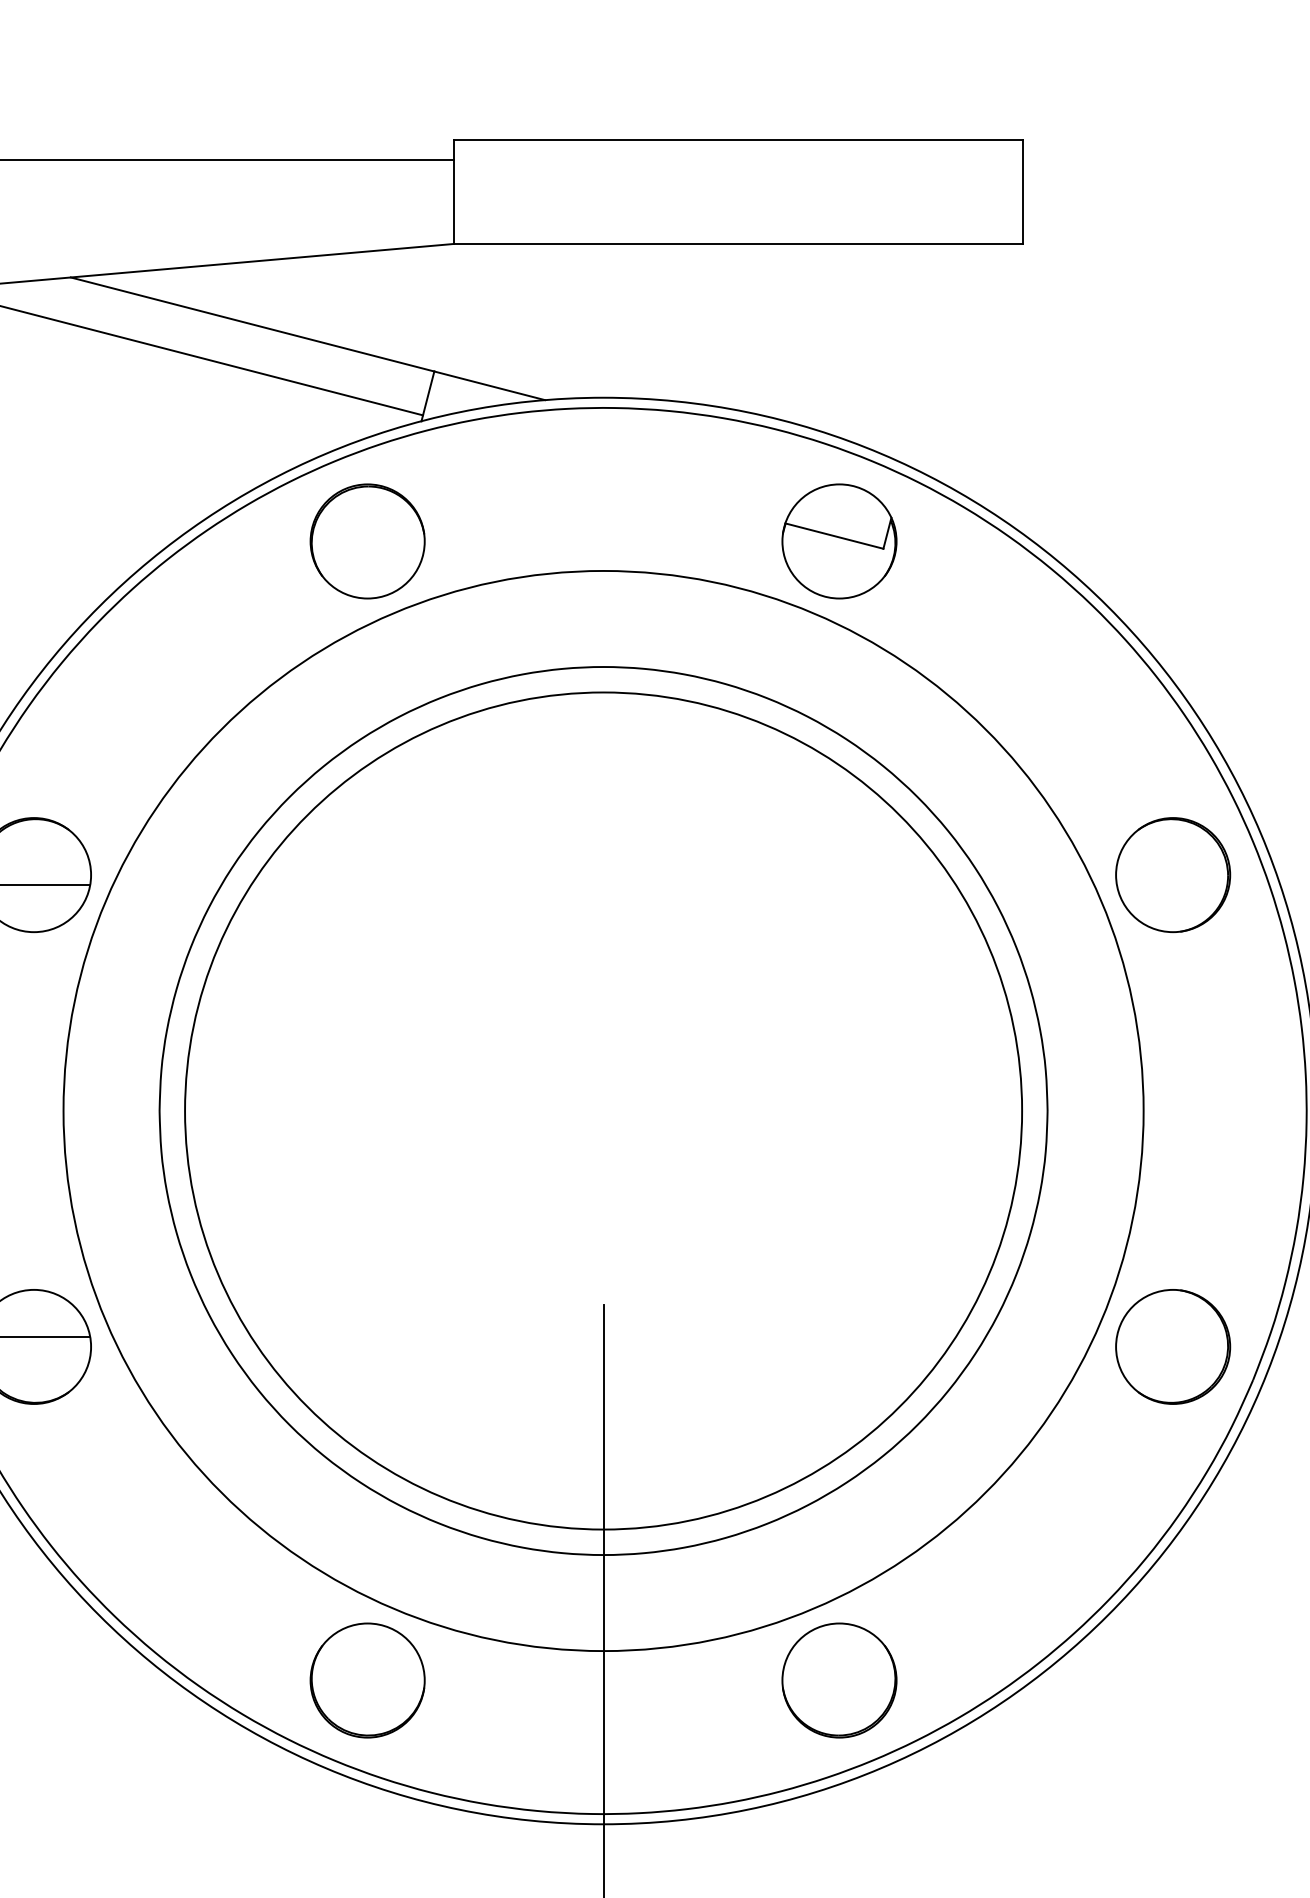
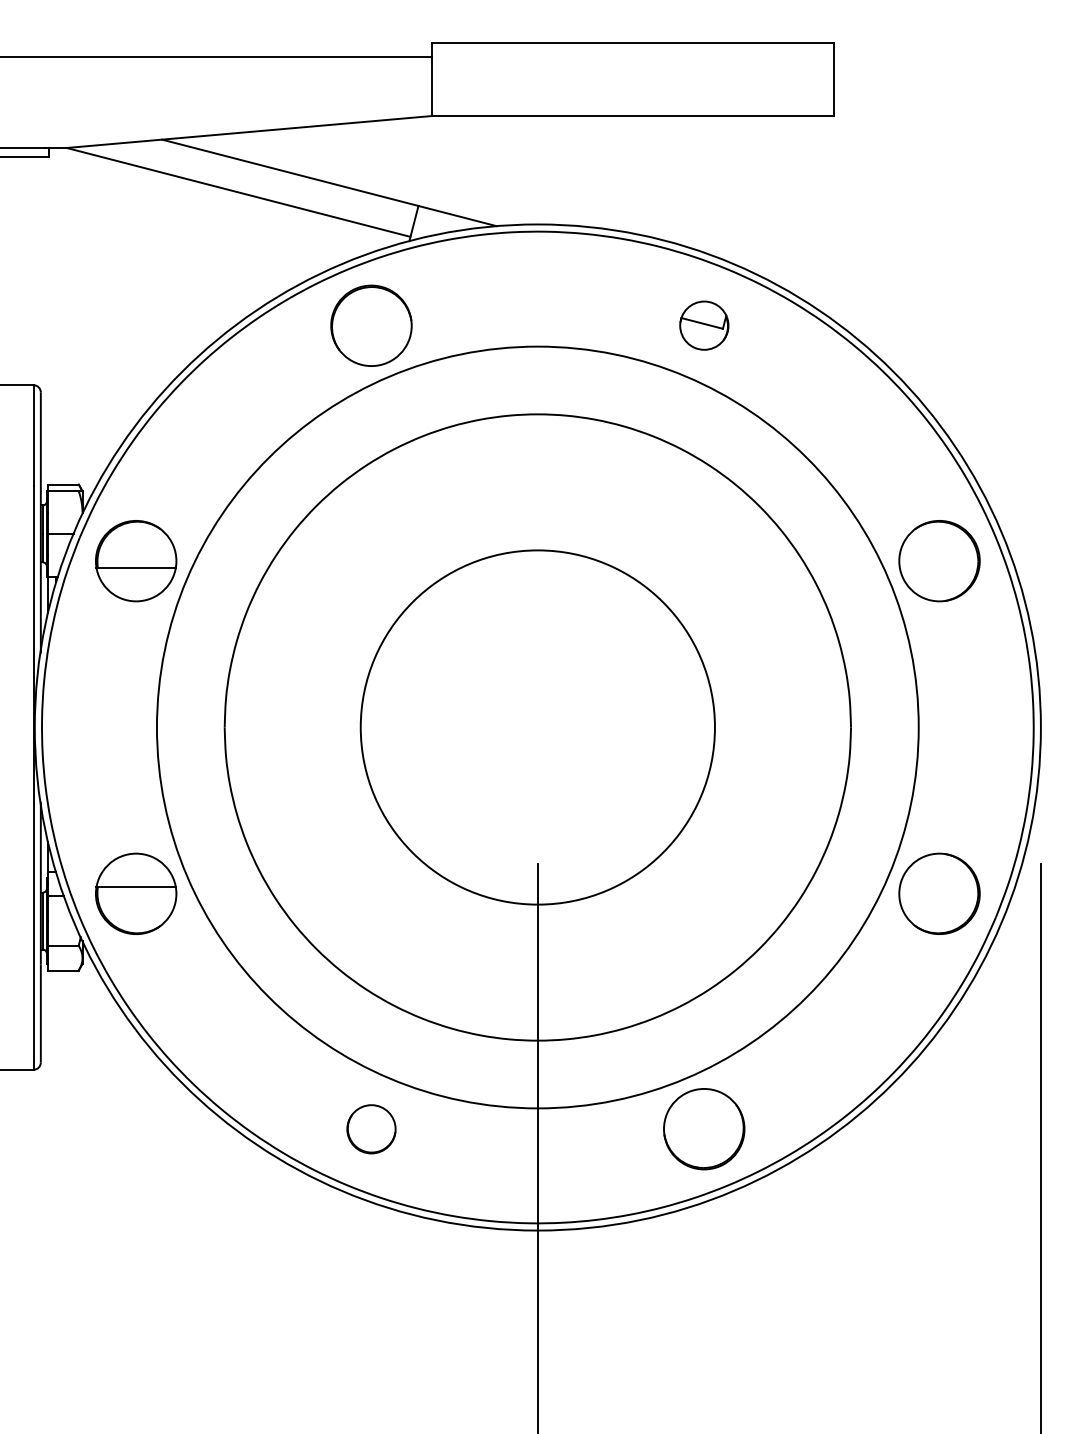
part: (839, 540) -> (704, 325), size x0.6
circle: (603, 1110) -> (537, 727), size x0.6
part: (367, 1680) -> (371, 1129), size x0.6

